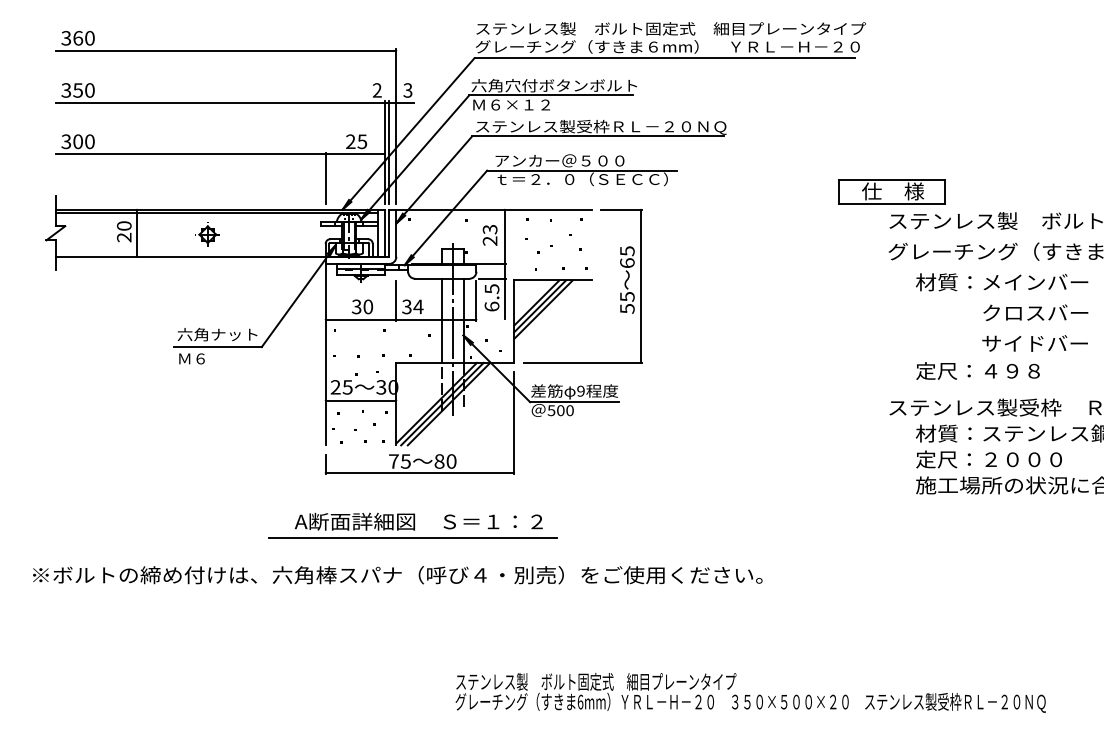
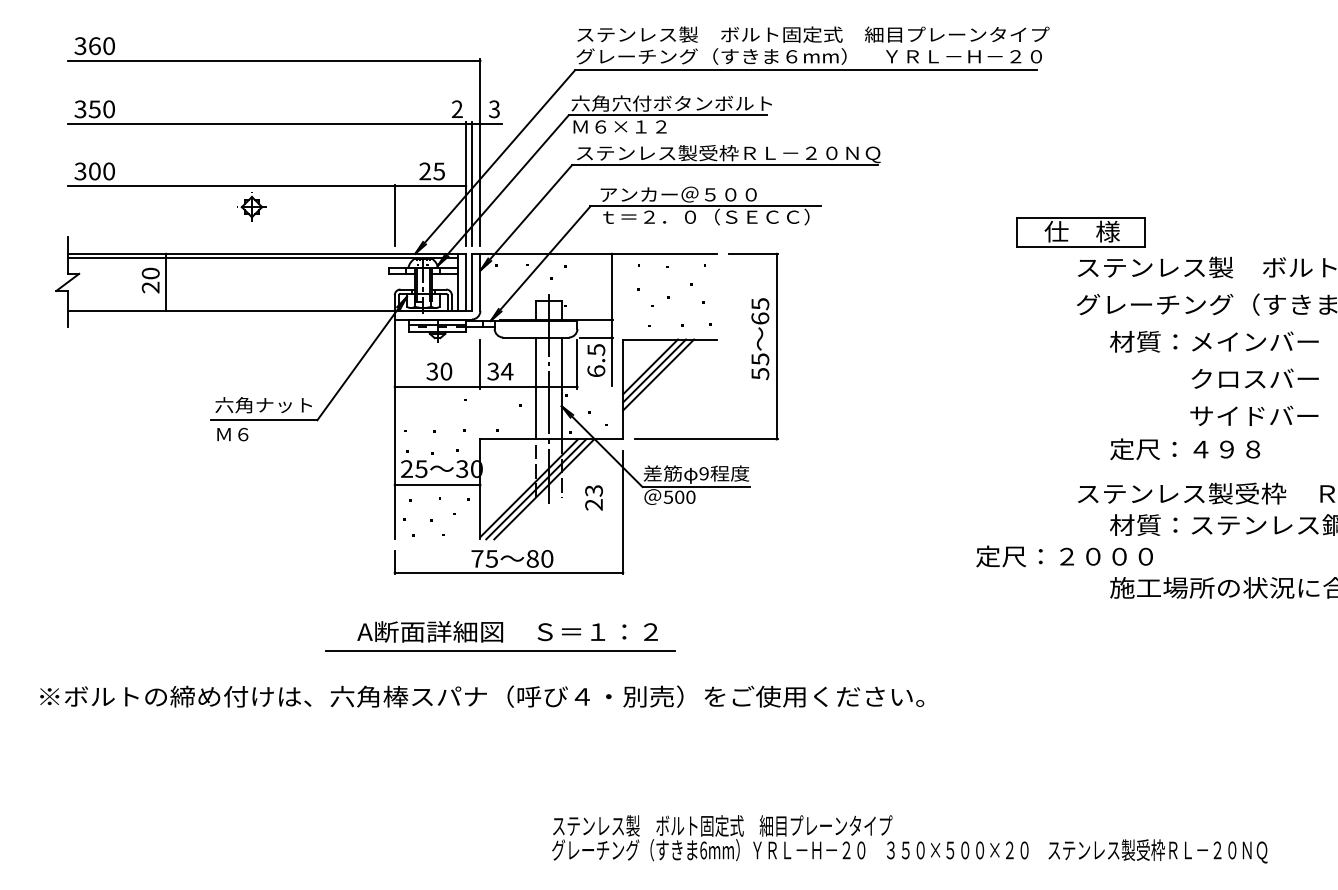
part: (207, 234) -> (251, 206), moved
text: (489, 235) -> (593, 497), moved
text: (988, 459) -> (1064, 556), moved

